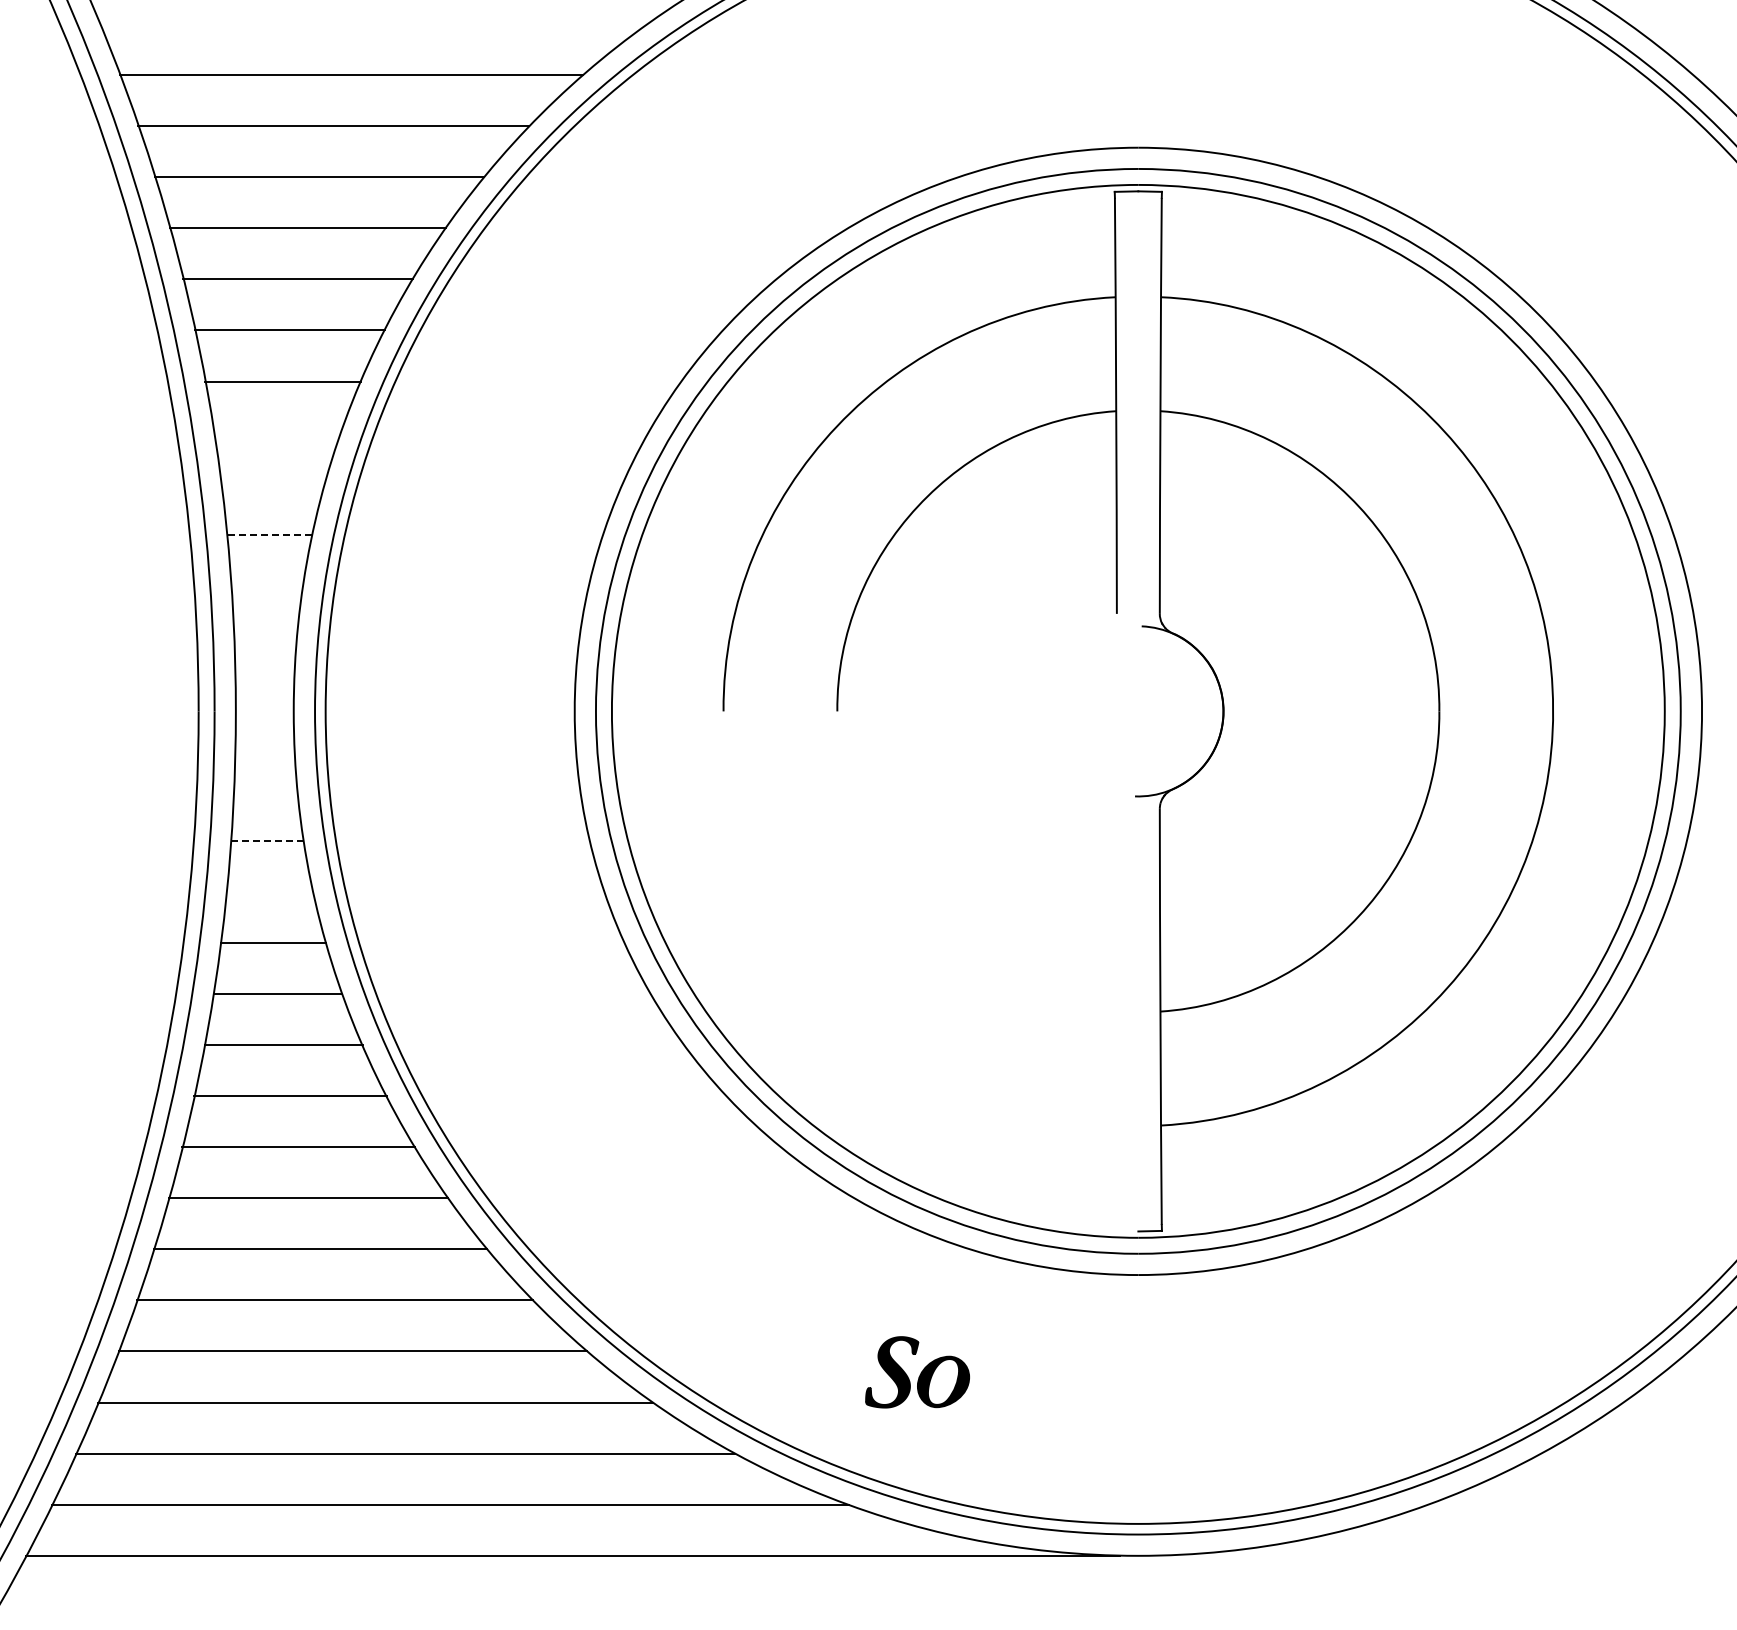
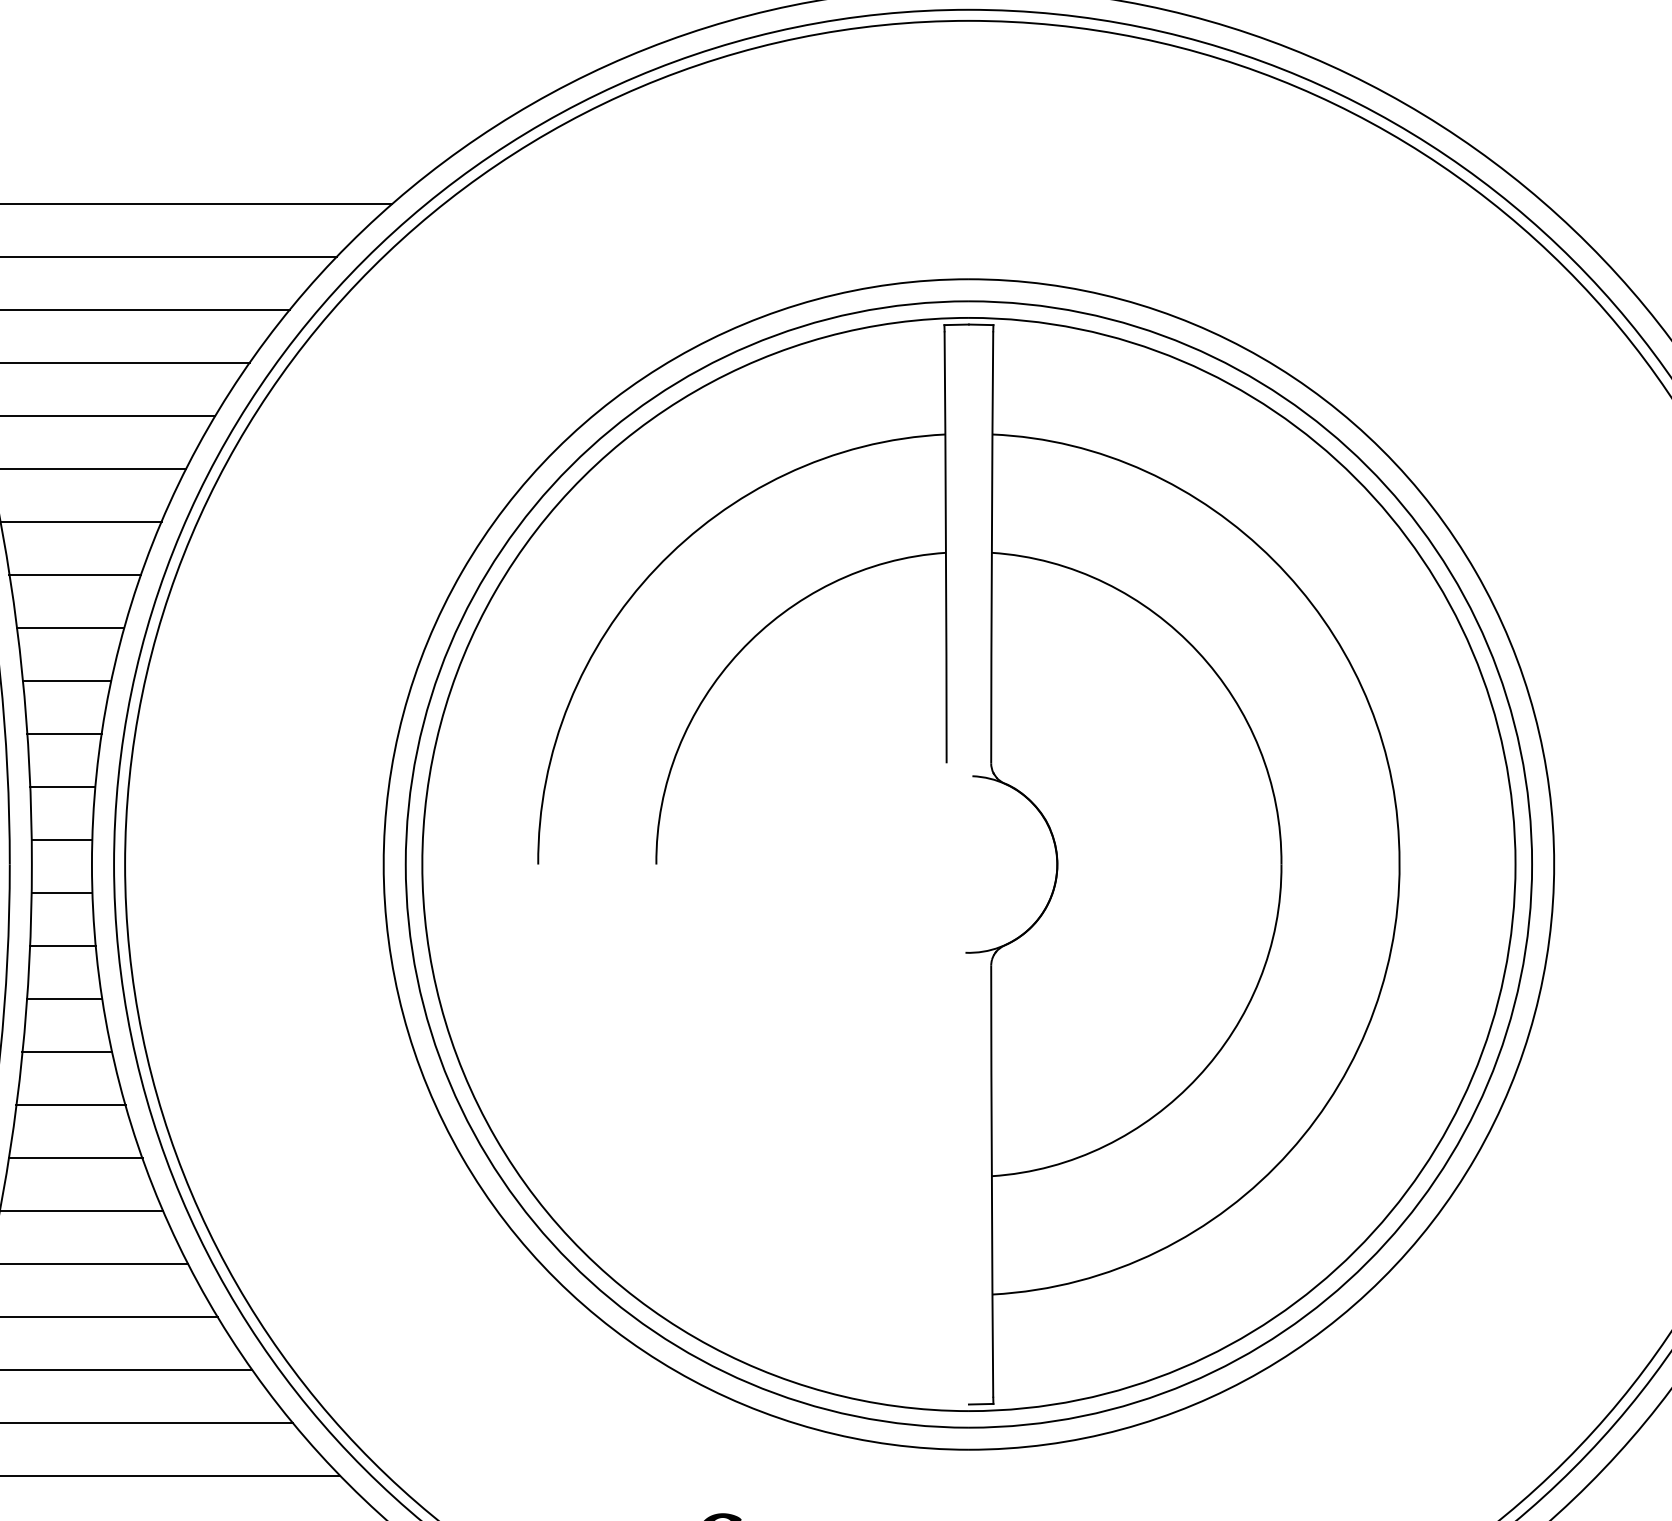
line: (277, 432) -> (75, 574), added
line: (273, 483) -> (70, 627), added
line: (269, 534) -> (66, 680), dashed -> solid
line: (267, 585) -> (64, 733), added
line: (265, 636) -> (62, 786), added
line: (264, 687) -> (61, 839), added
line: (264, 738) -> (61, 892), added
line: (265, 789) -> (62, 945), added
line: (266, 840) -> (63, 998), dashed -> solid
line: (269, 892) -> (66, 1052), added

